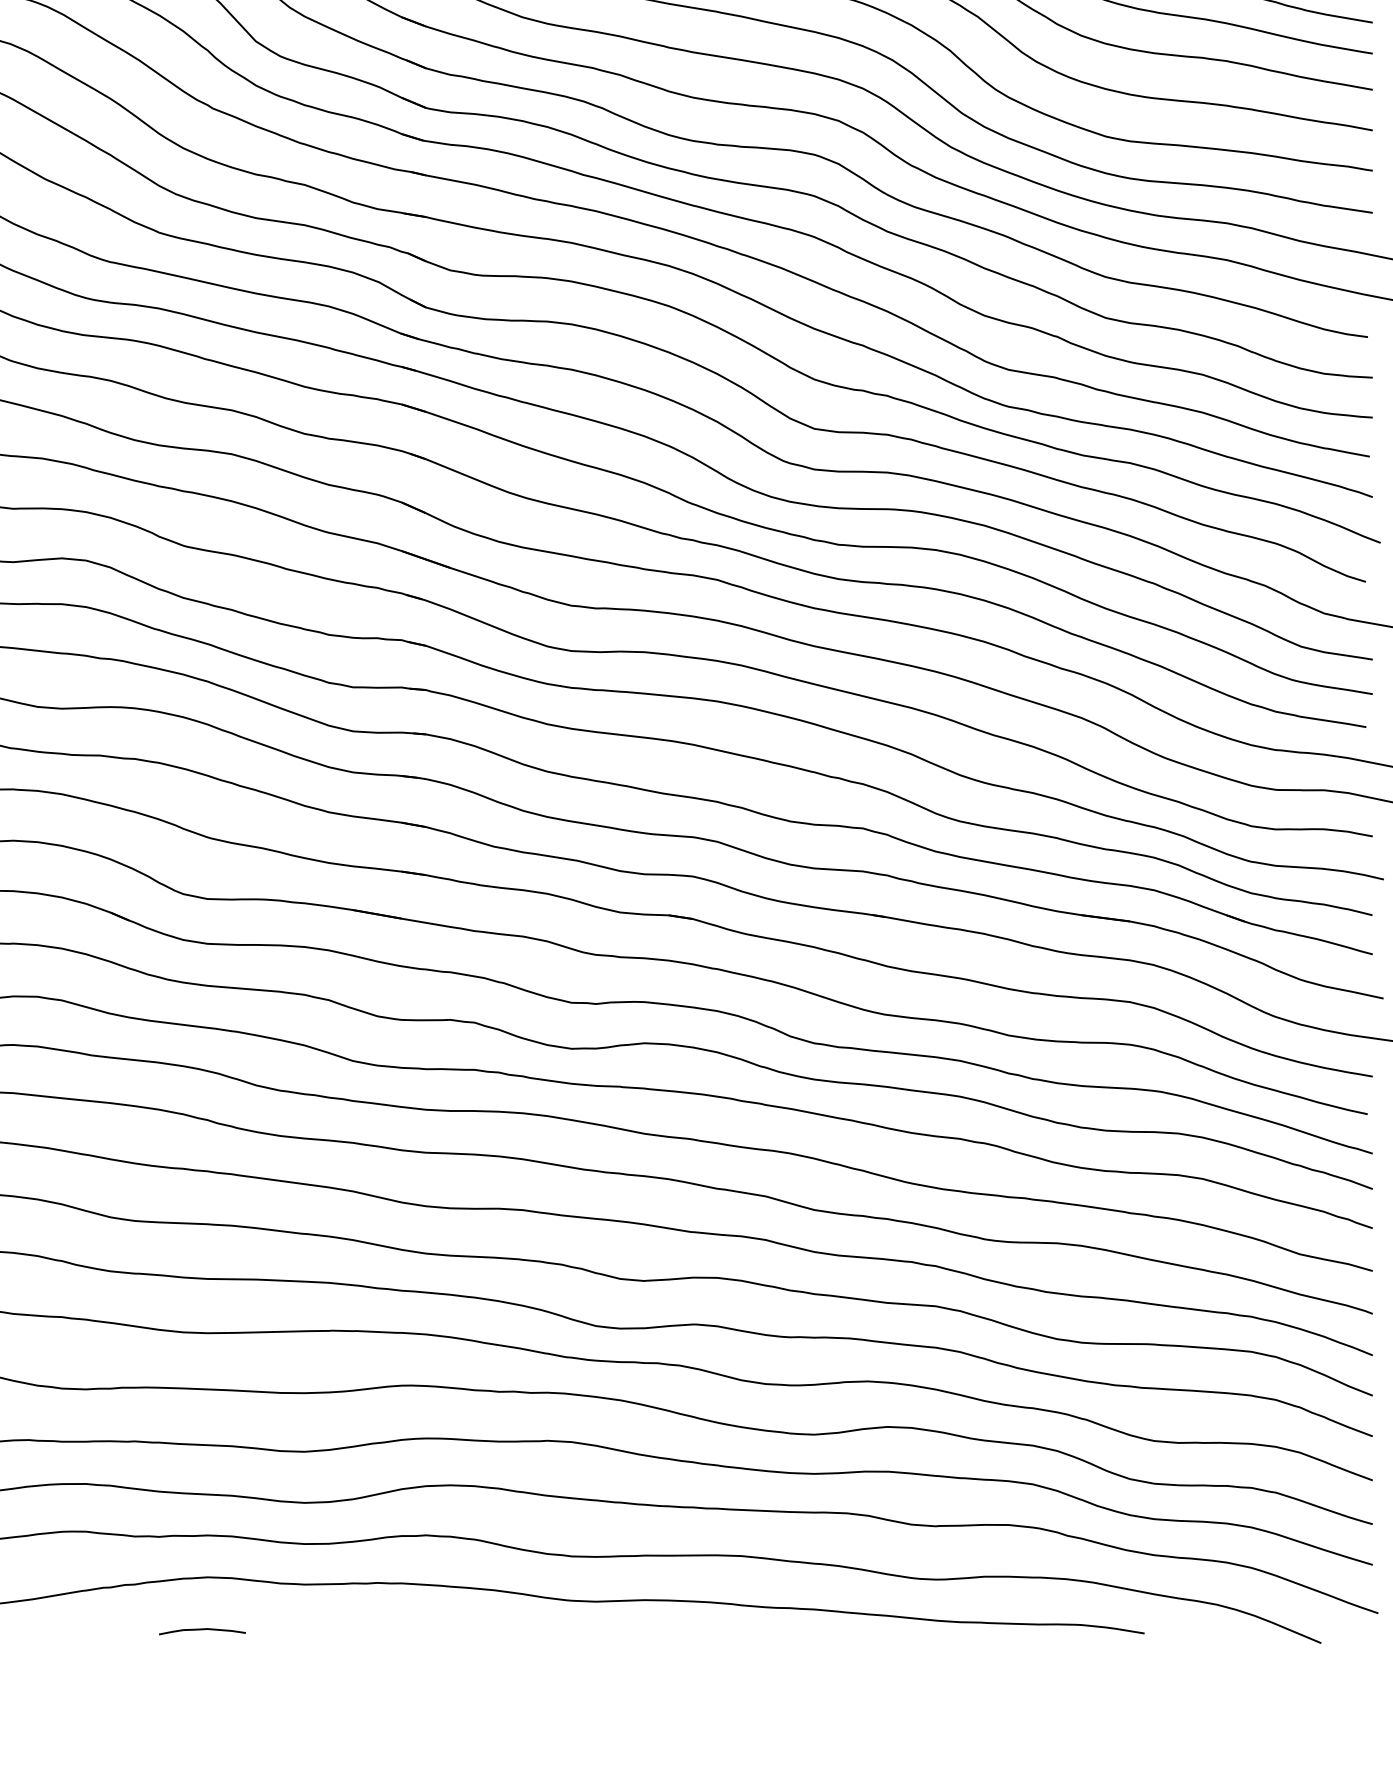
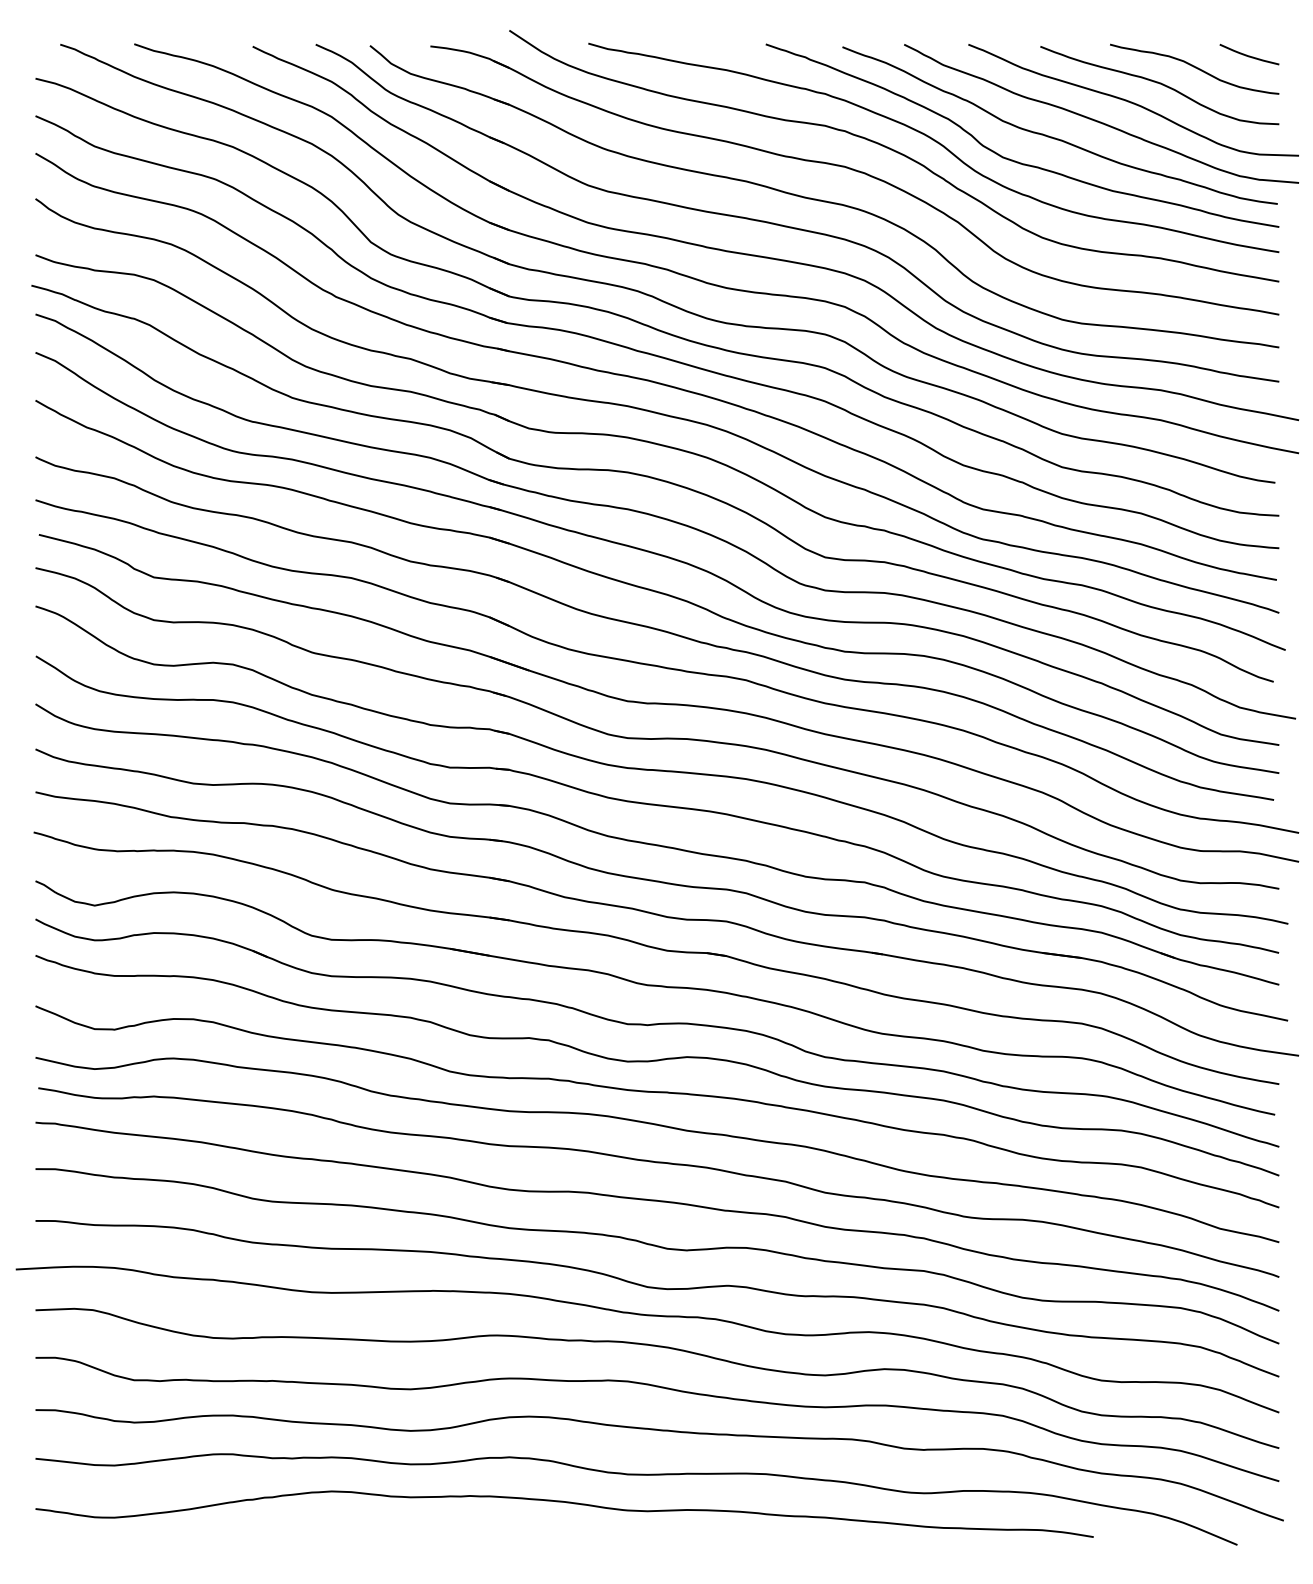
curve: (202, 1630) -> (327, 1534), removed

